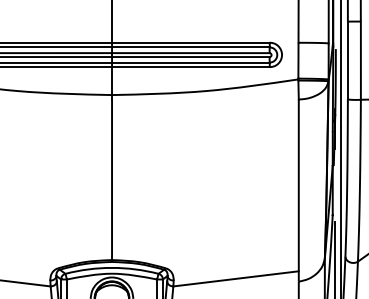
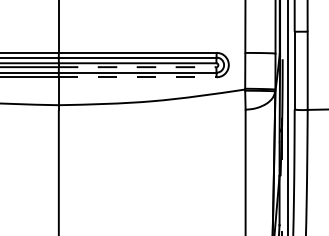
line: (190, 57) -> (137, 67), solid -> dashed
line: (190, 67) -> (137, 77), solid -> dashed

